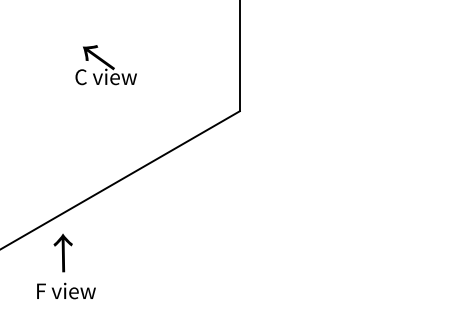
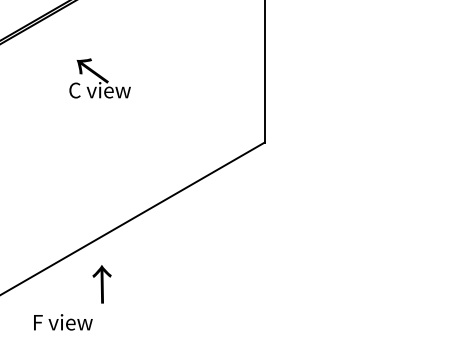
text: (105, 65) -> (99, 78), moved
text: (62, 253) -> (101, 284), moved
text: (66, 291) -> (63, 322), moved

